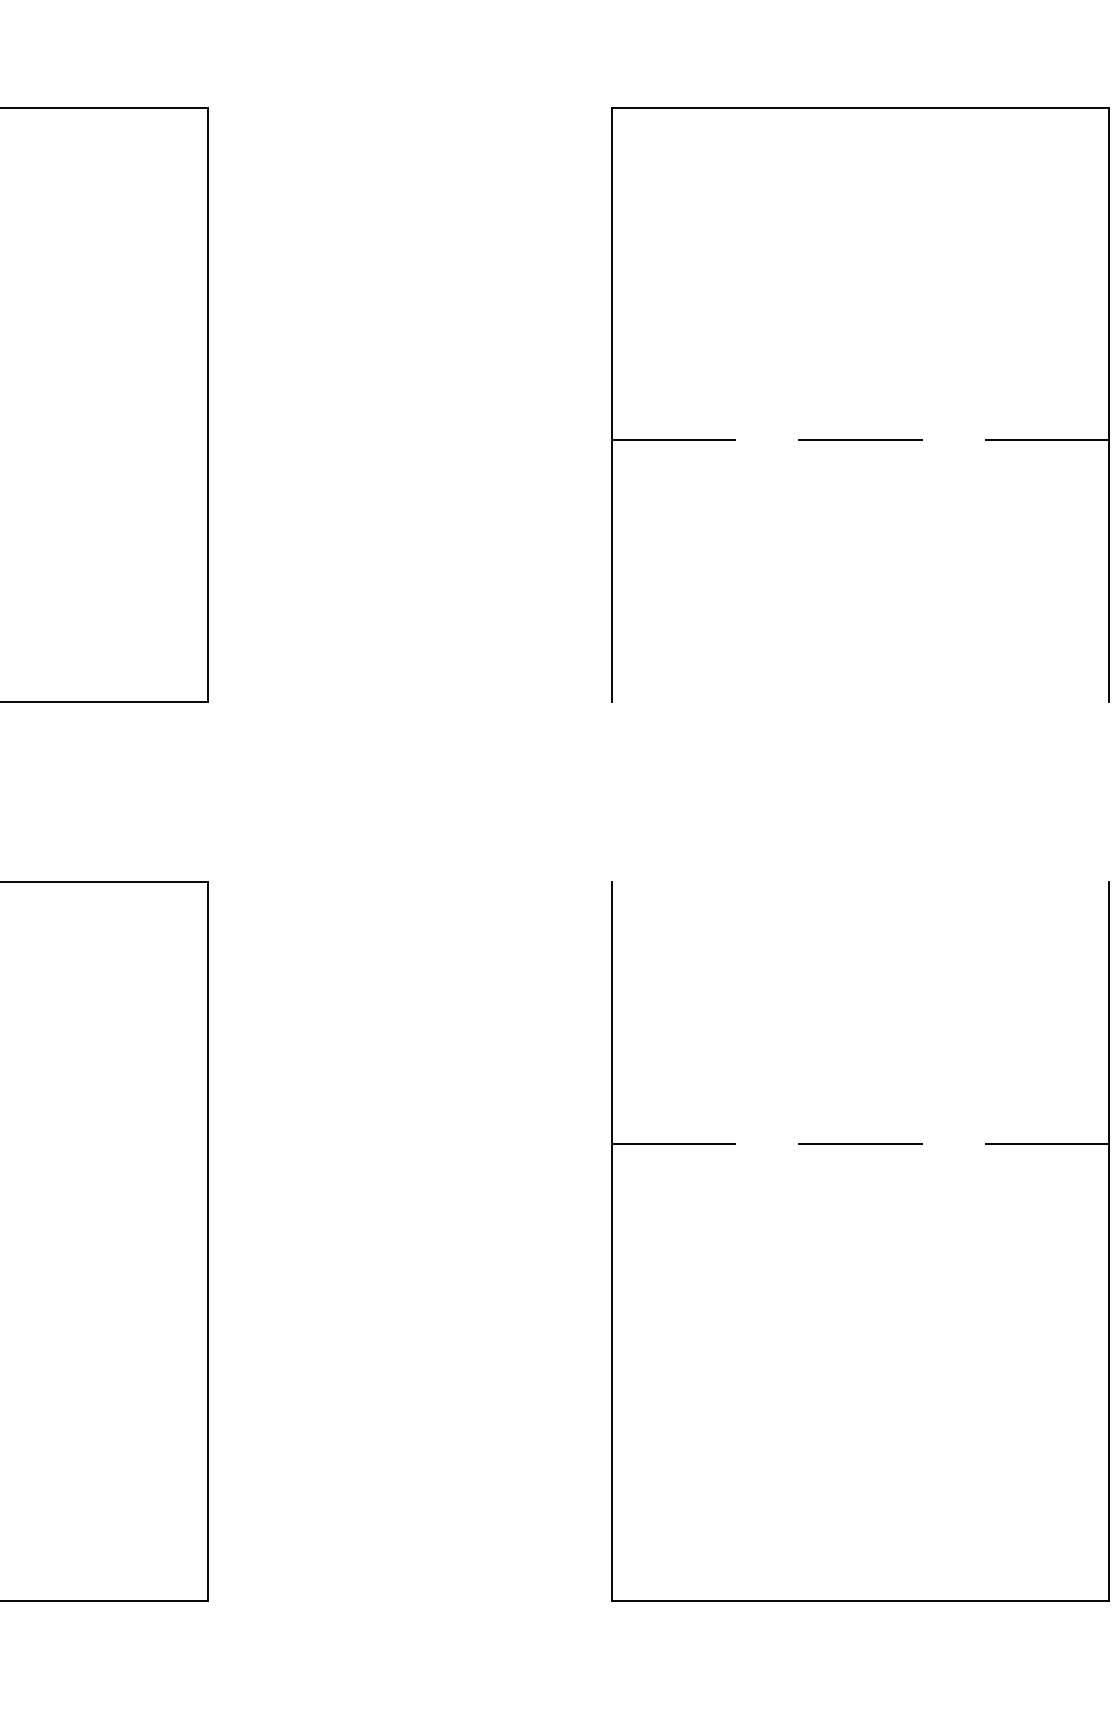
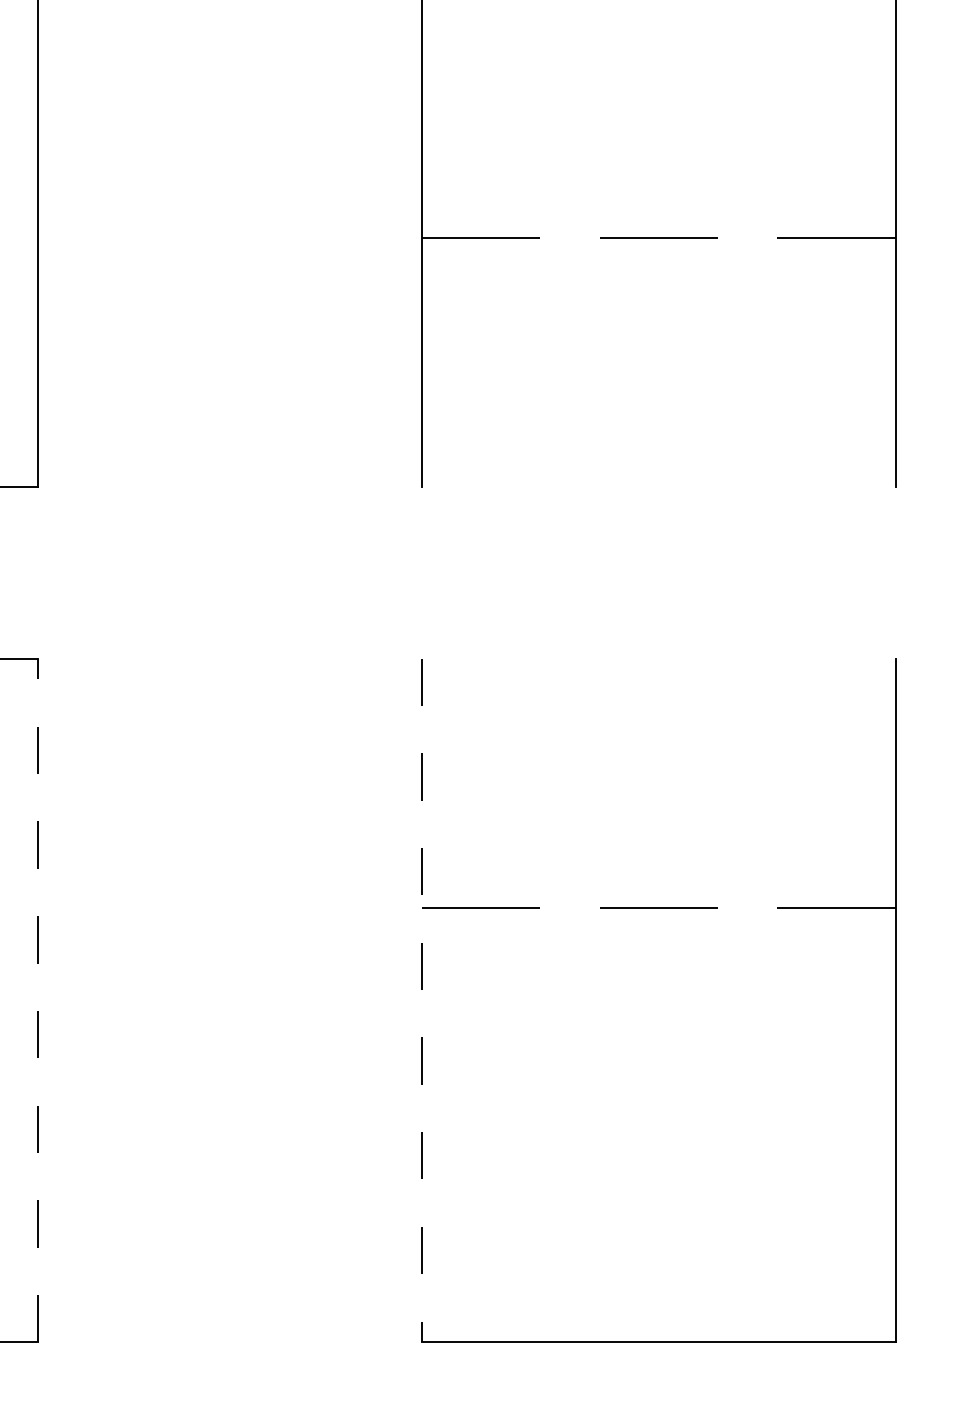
line: (208, 1241) -> (38, 1000), solid -> dashed
line: (611, 1242) -> (421, 1001), solid -> dashed

